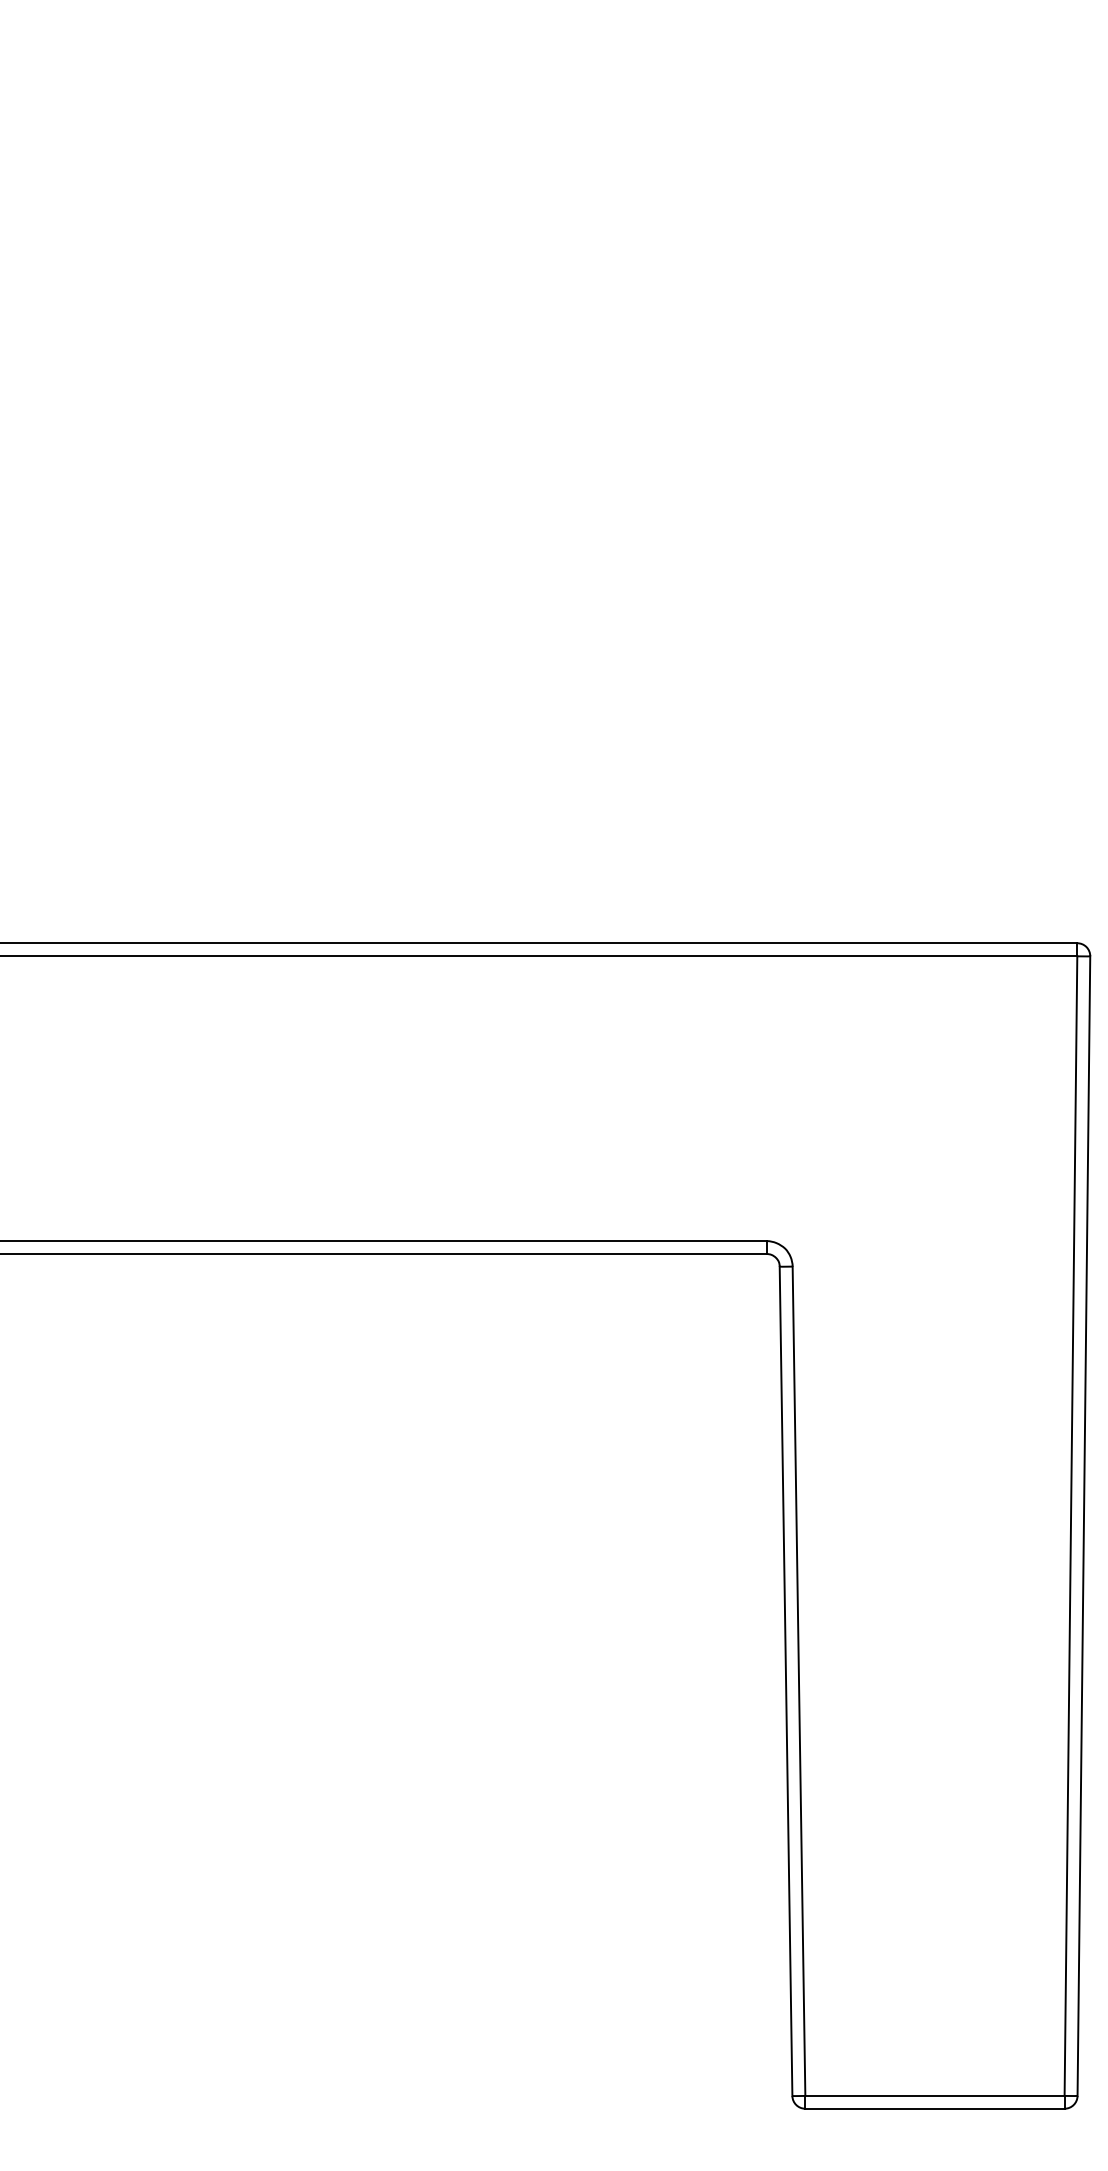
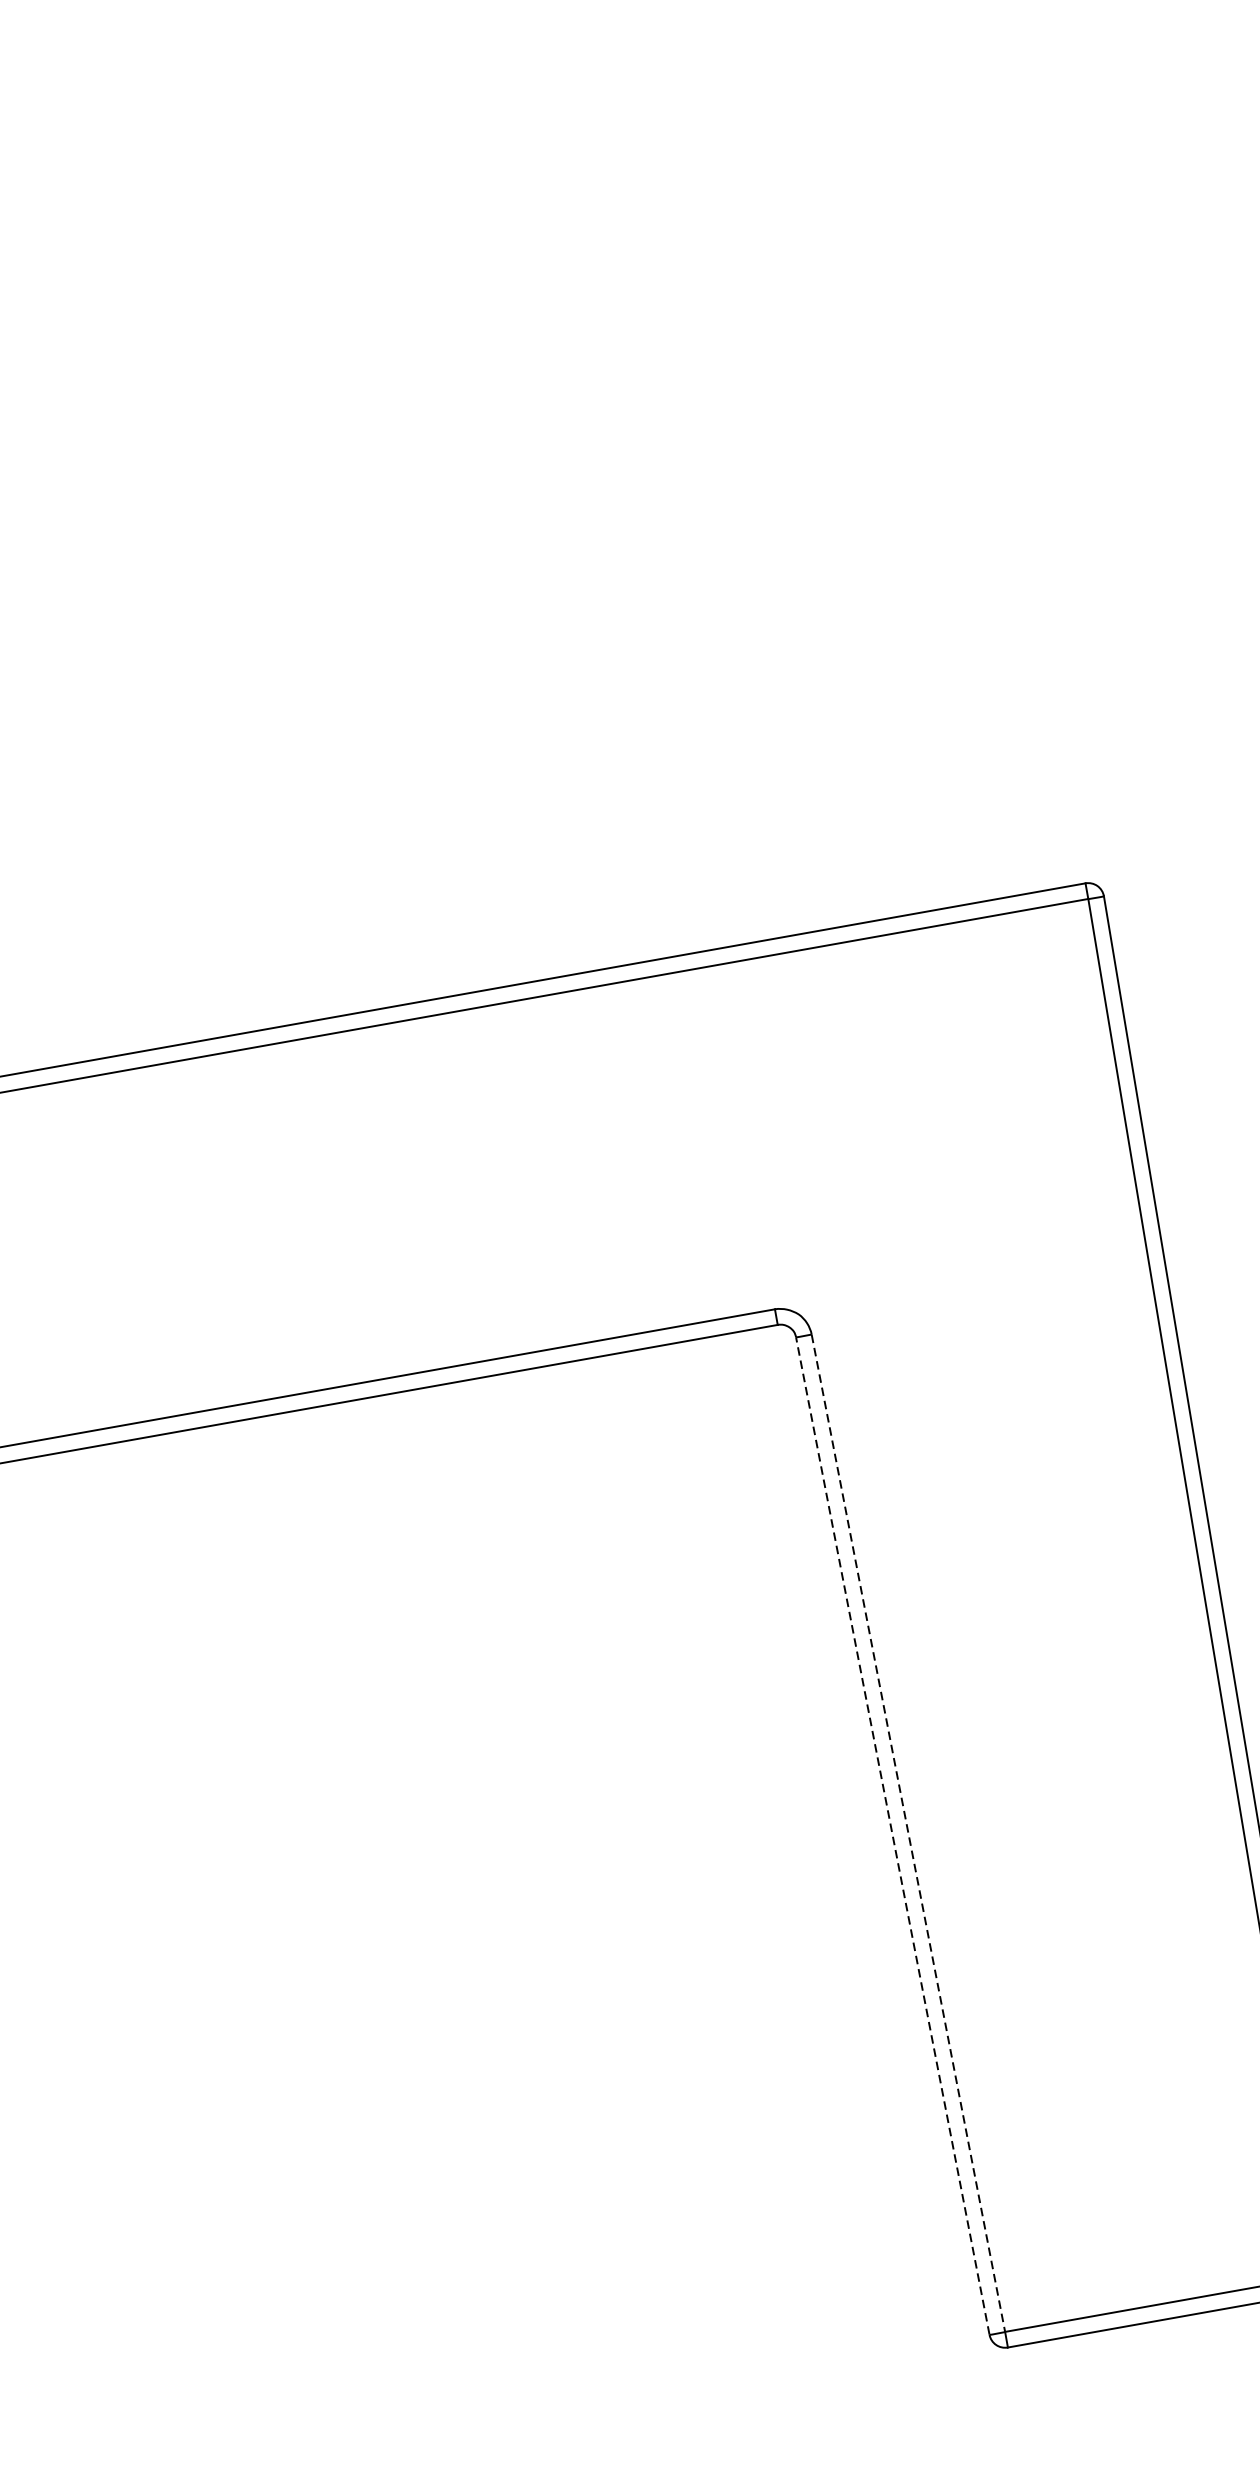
line: (786, 1681) -> (893, 1836), solid -> dashed
line: (799, 1681) -> (909, 1833), solid -> dashed

